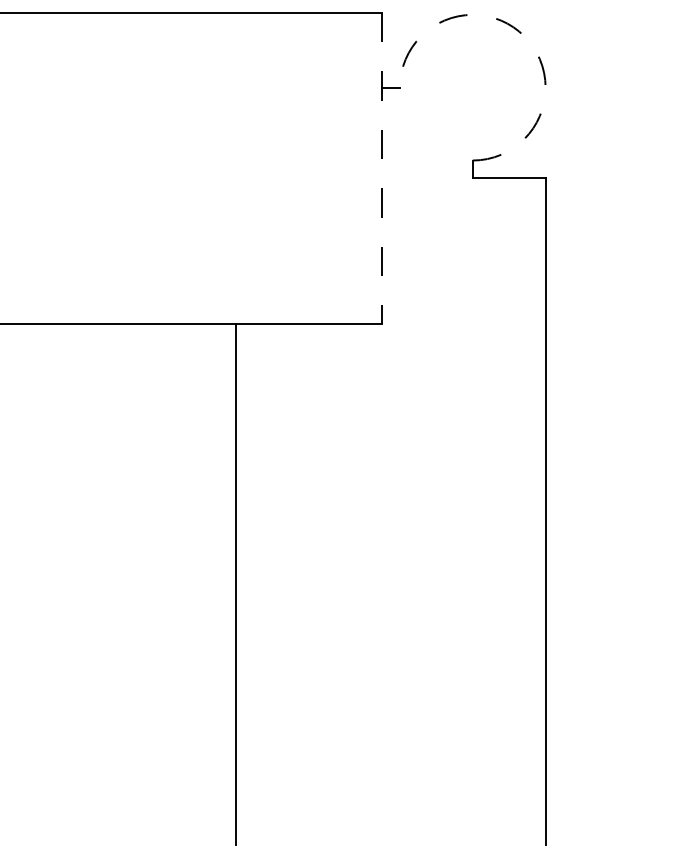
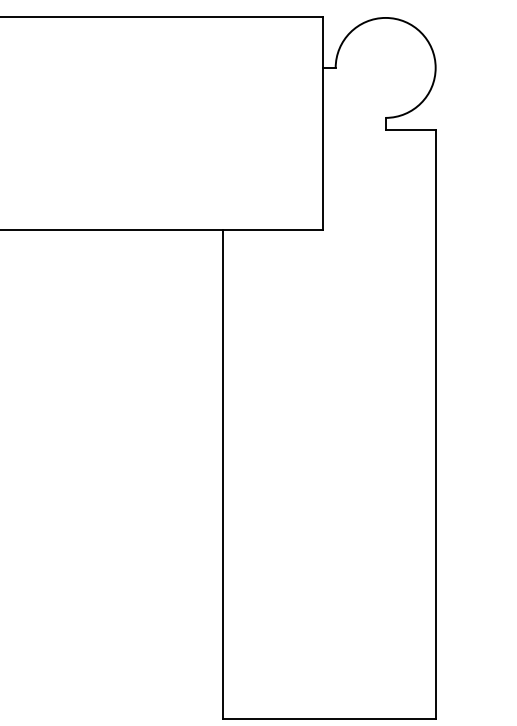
arc: (524, 36) -> (421, 32), dashed -> solid
line: (382, 168) -> (323, 123), dashed -> solid

